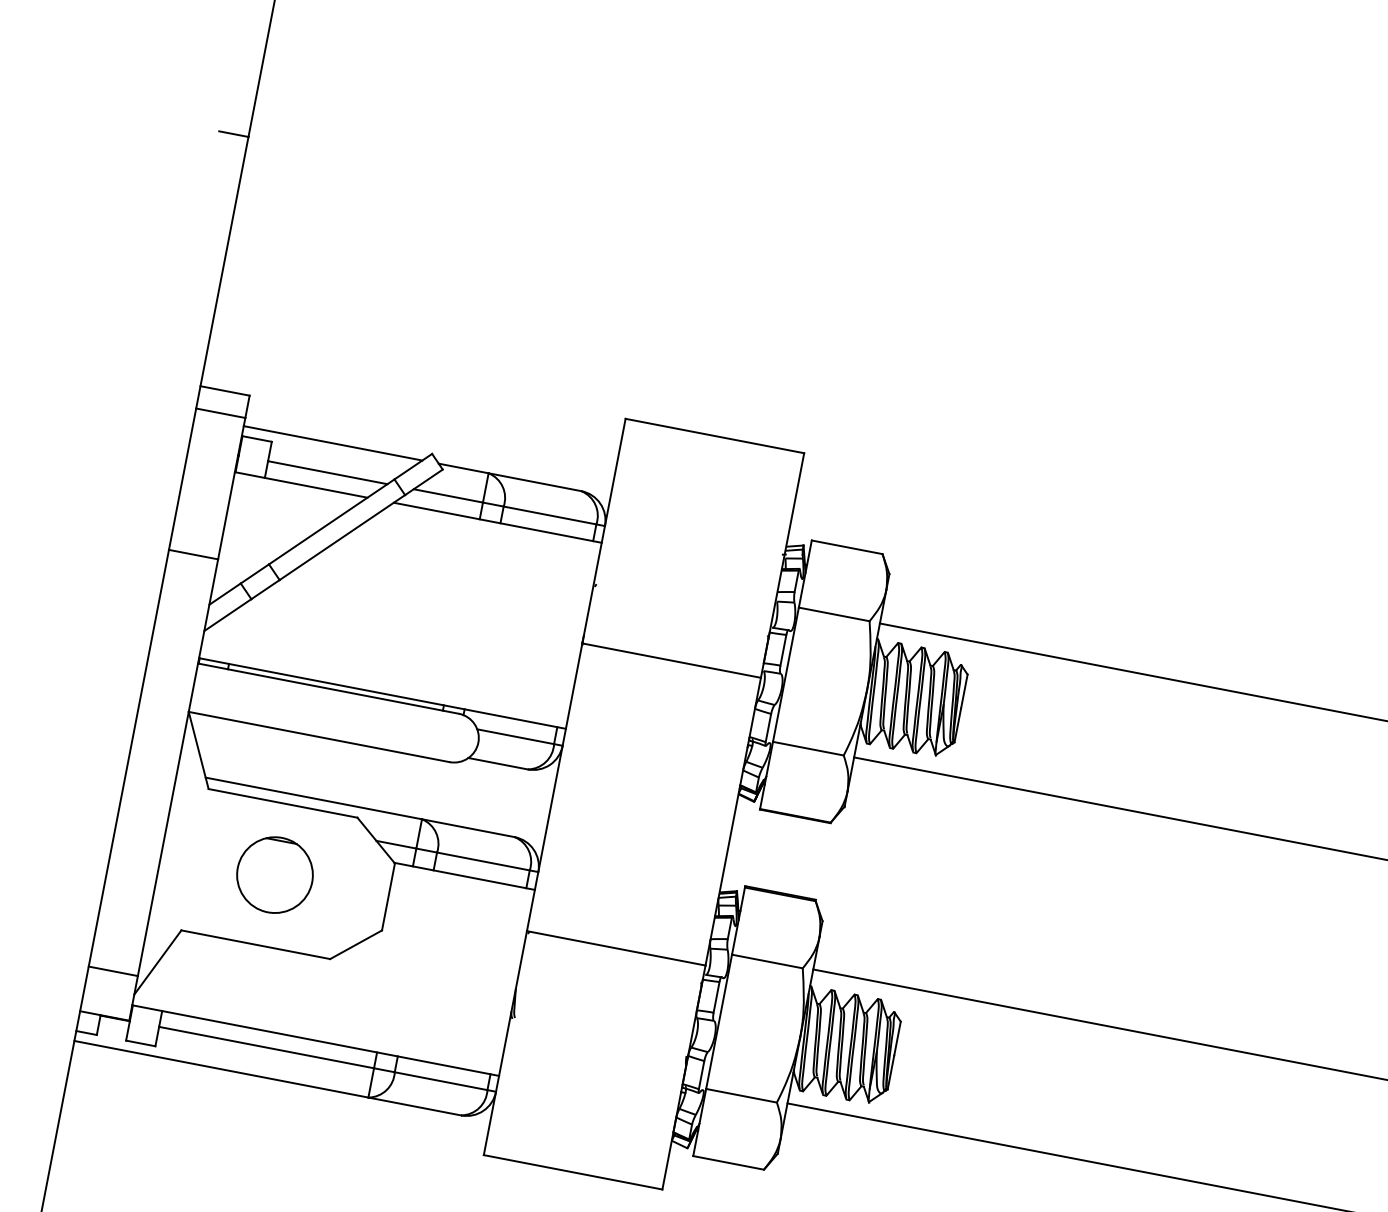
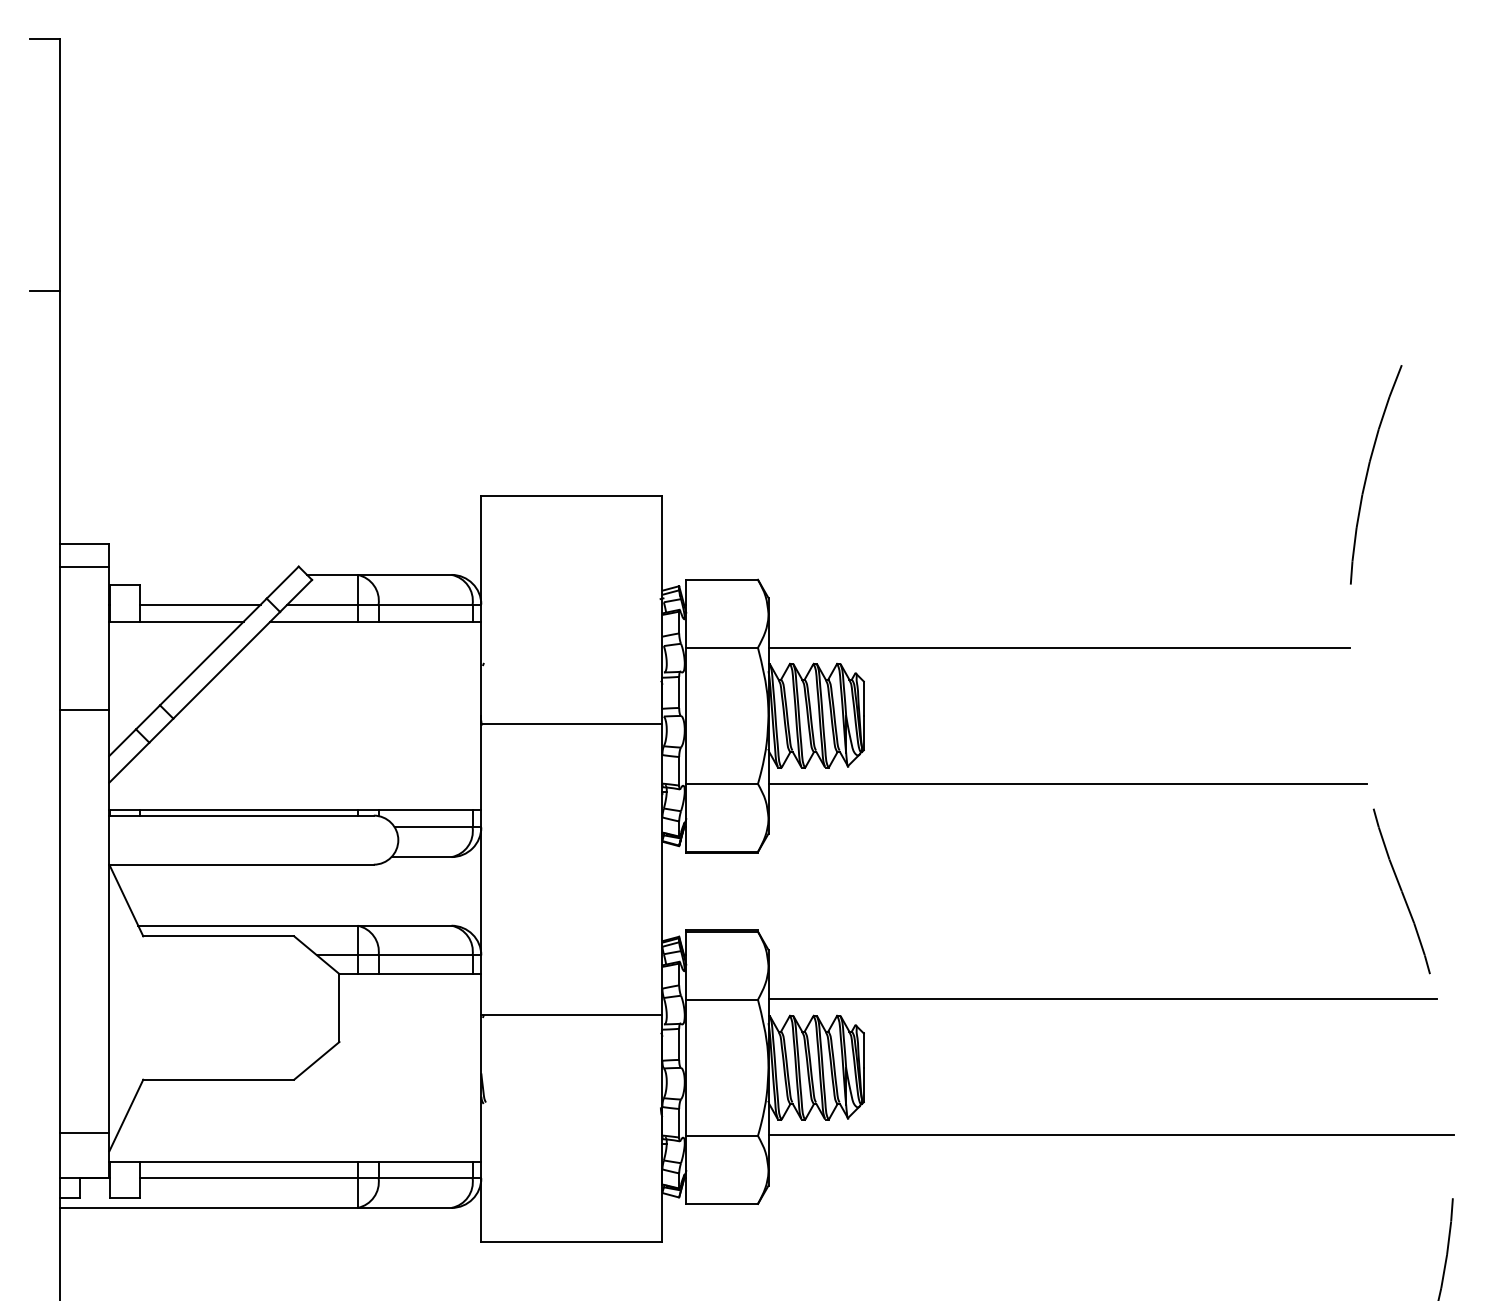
line: (332, 442) -> (199, 574), removed
part: (274, 874) -> (223, 1007), removed

